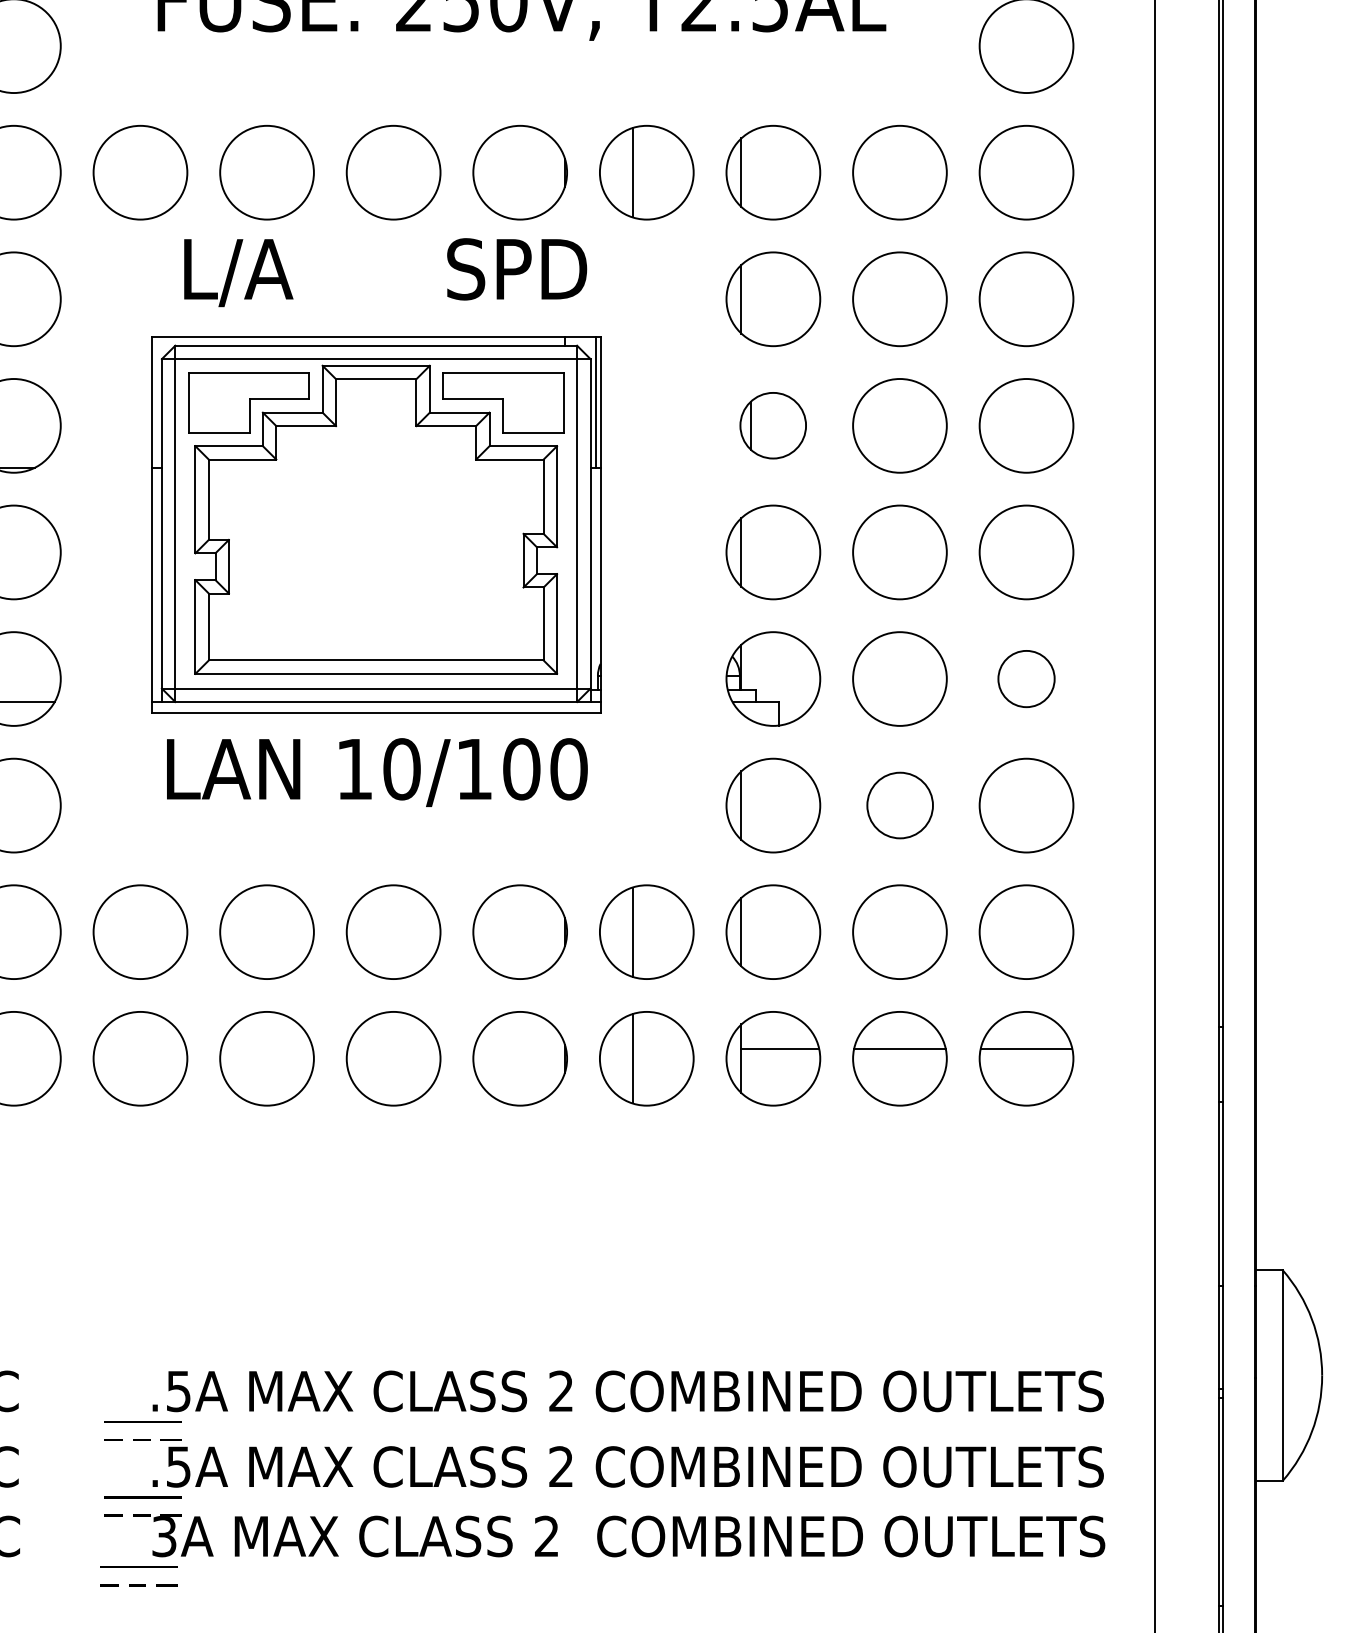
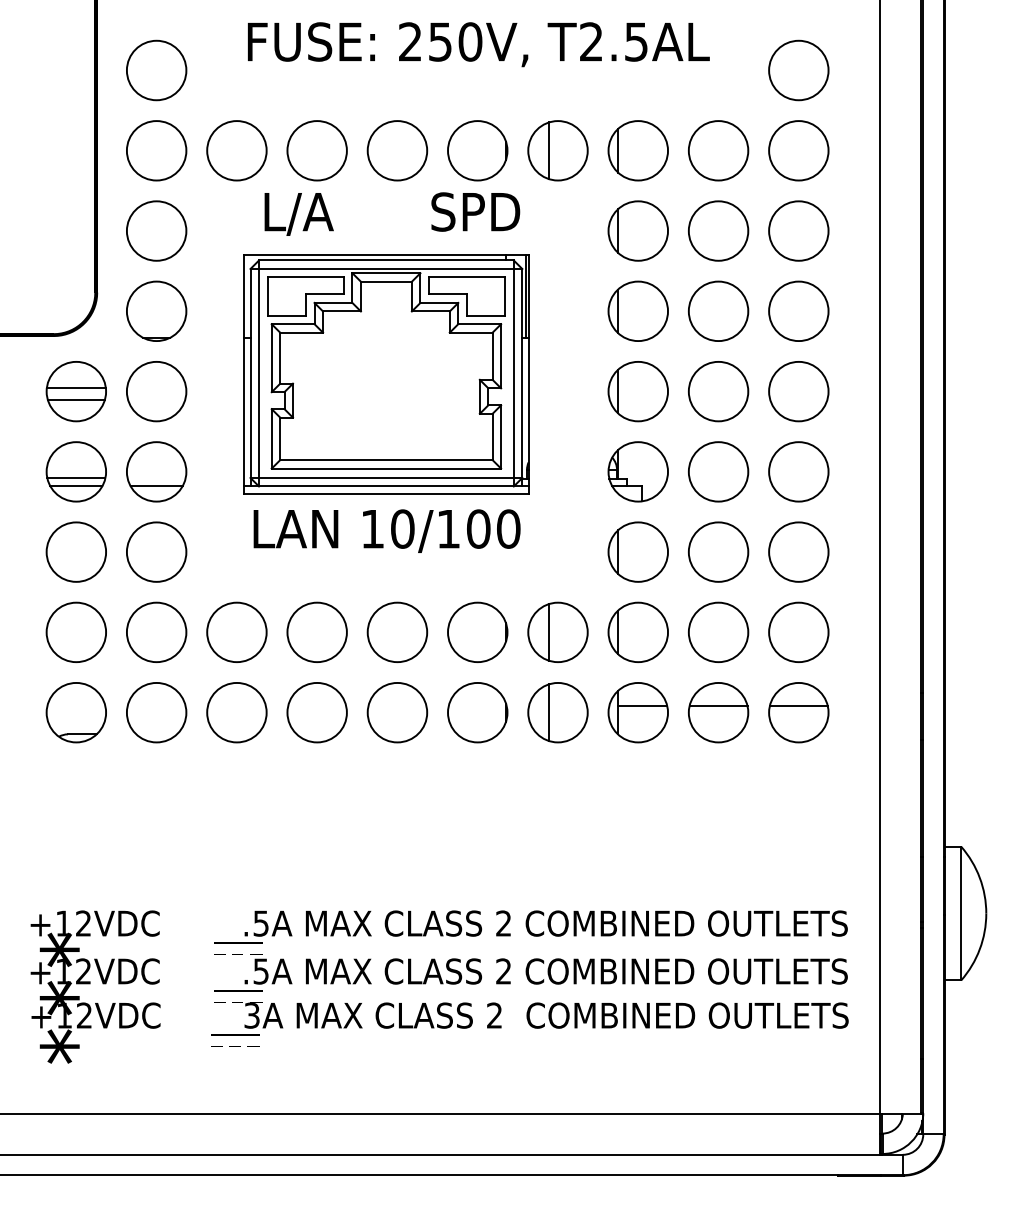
part: (772, 424) -> (637, 310), size x1.43
circle: (1026, 678) -> (798, 471), size x1.67
circle: (899, 804) -> (718, 551), size x1.43

